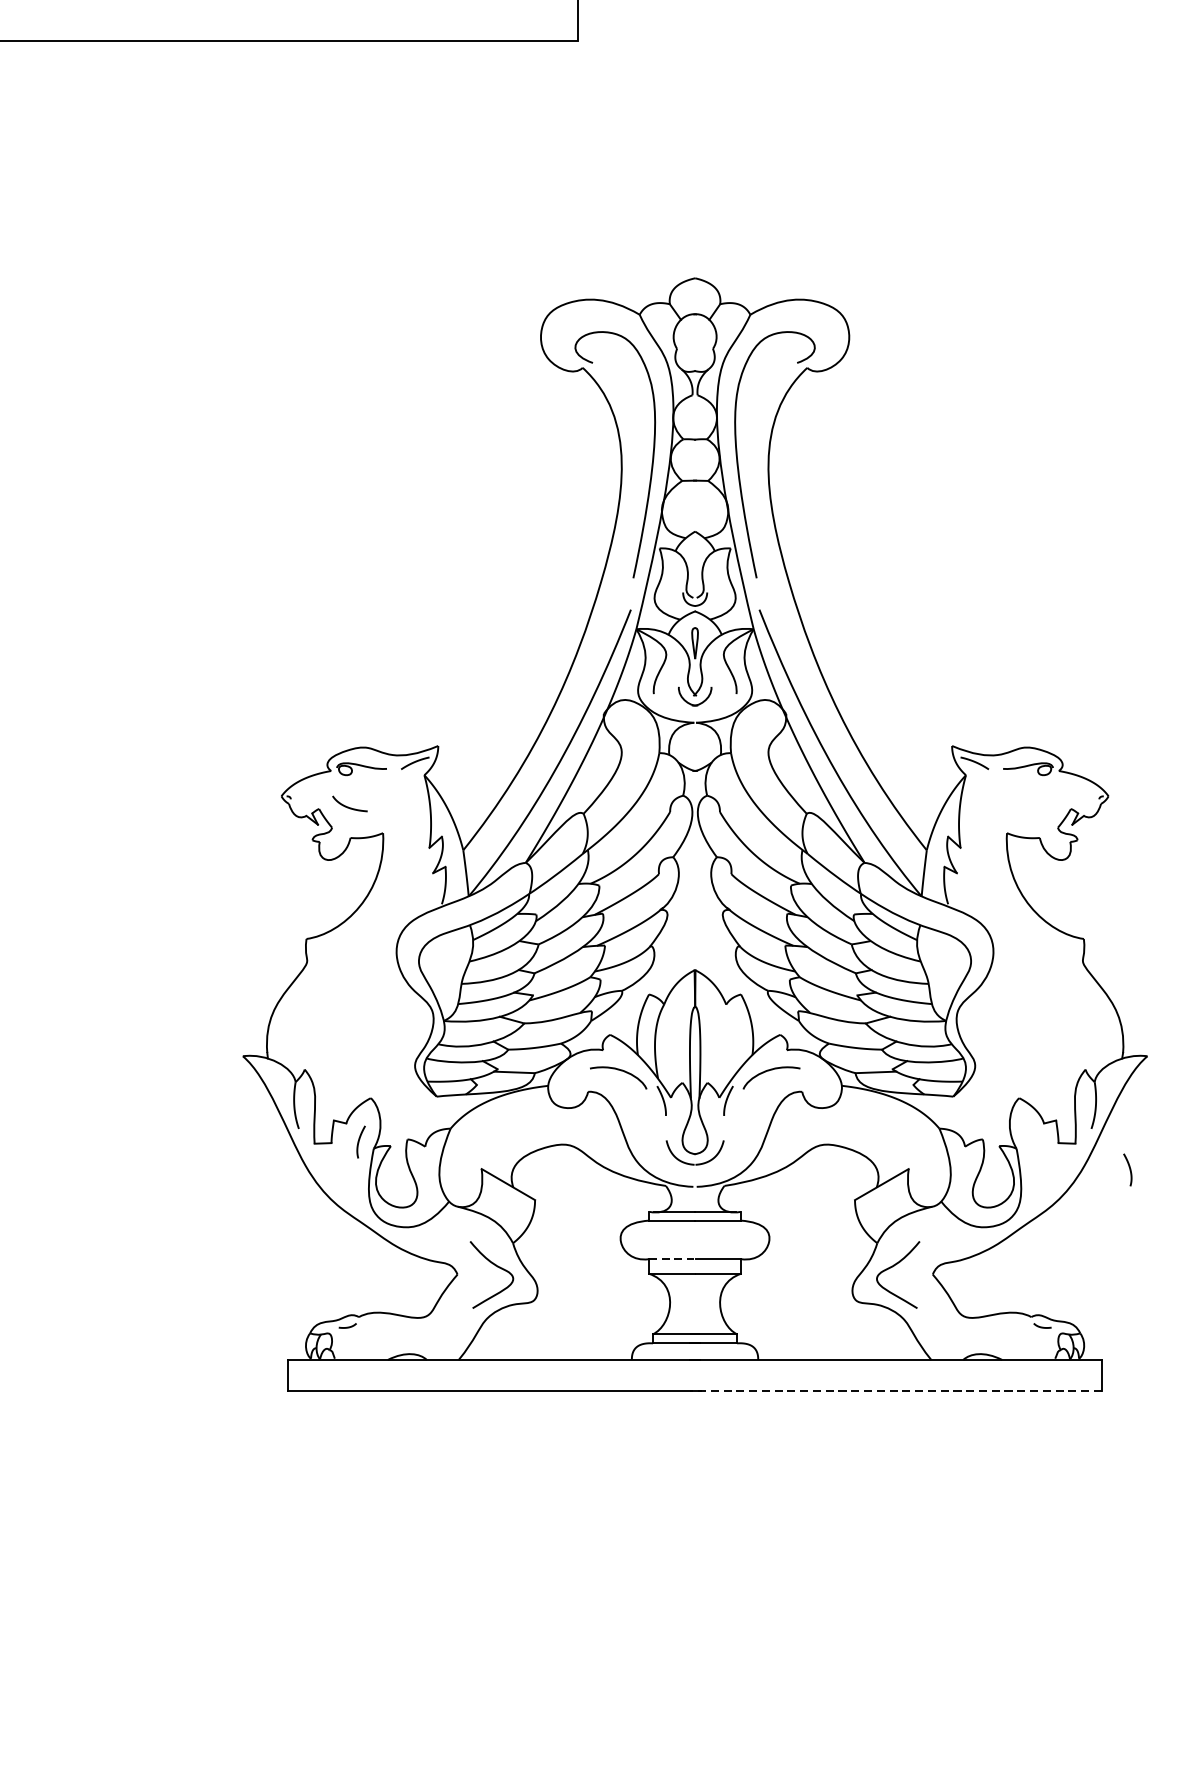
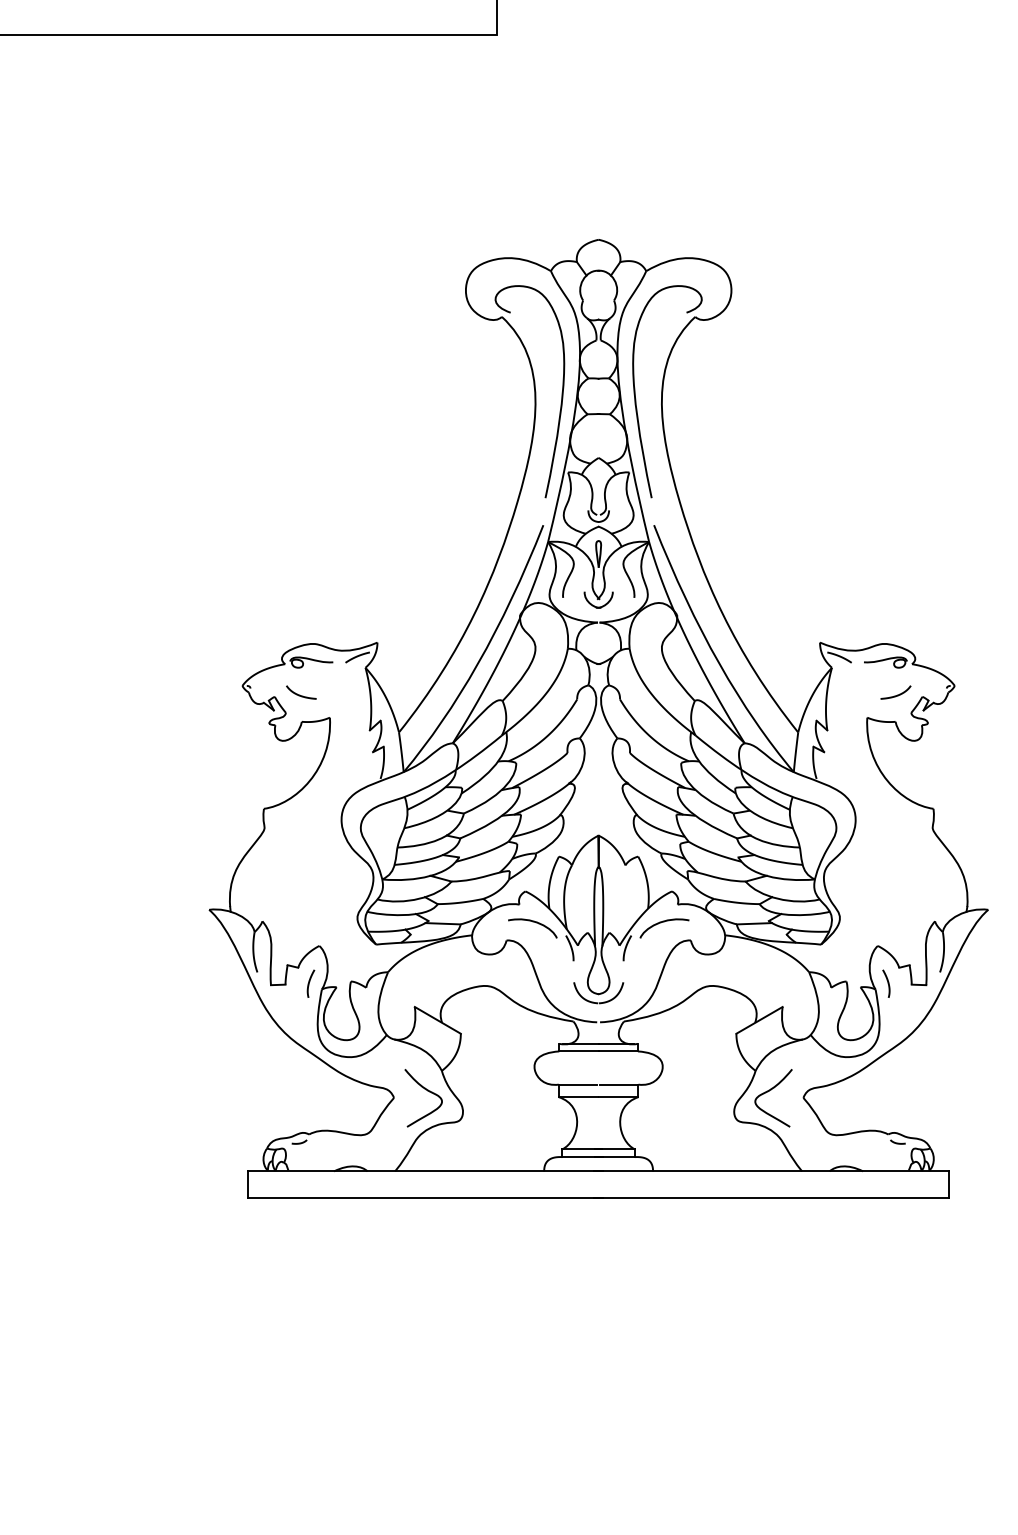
curve: (1042, 806) -> (897, 694), added
curve: (1129, 1169) -> (887, 983), moved
line: (671, 1259) -> (578, 1084), dashed -> solid
line: (895, 1391) -> (771, 1198), dashed -> solid

